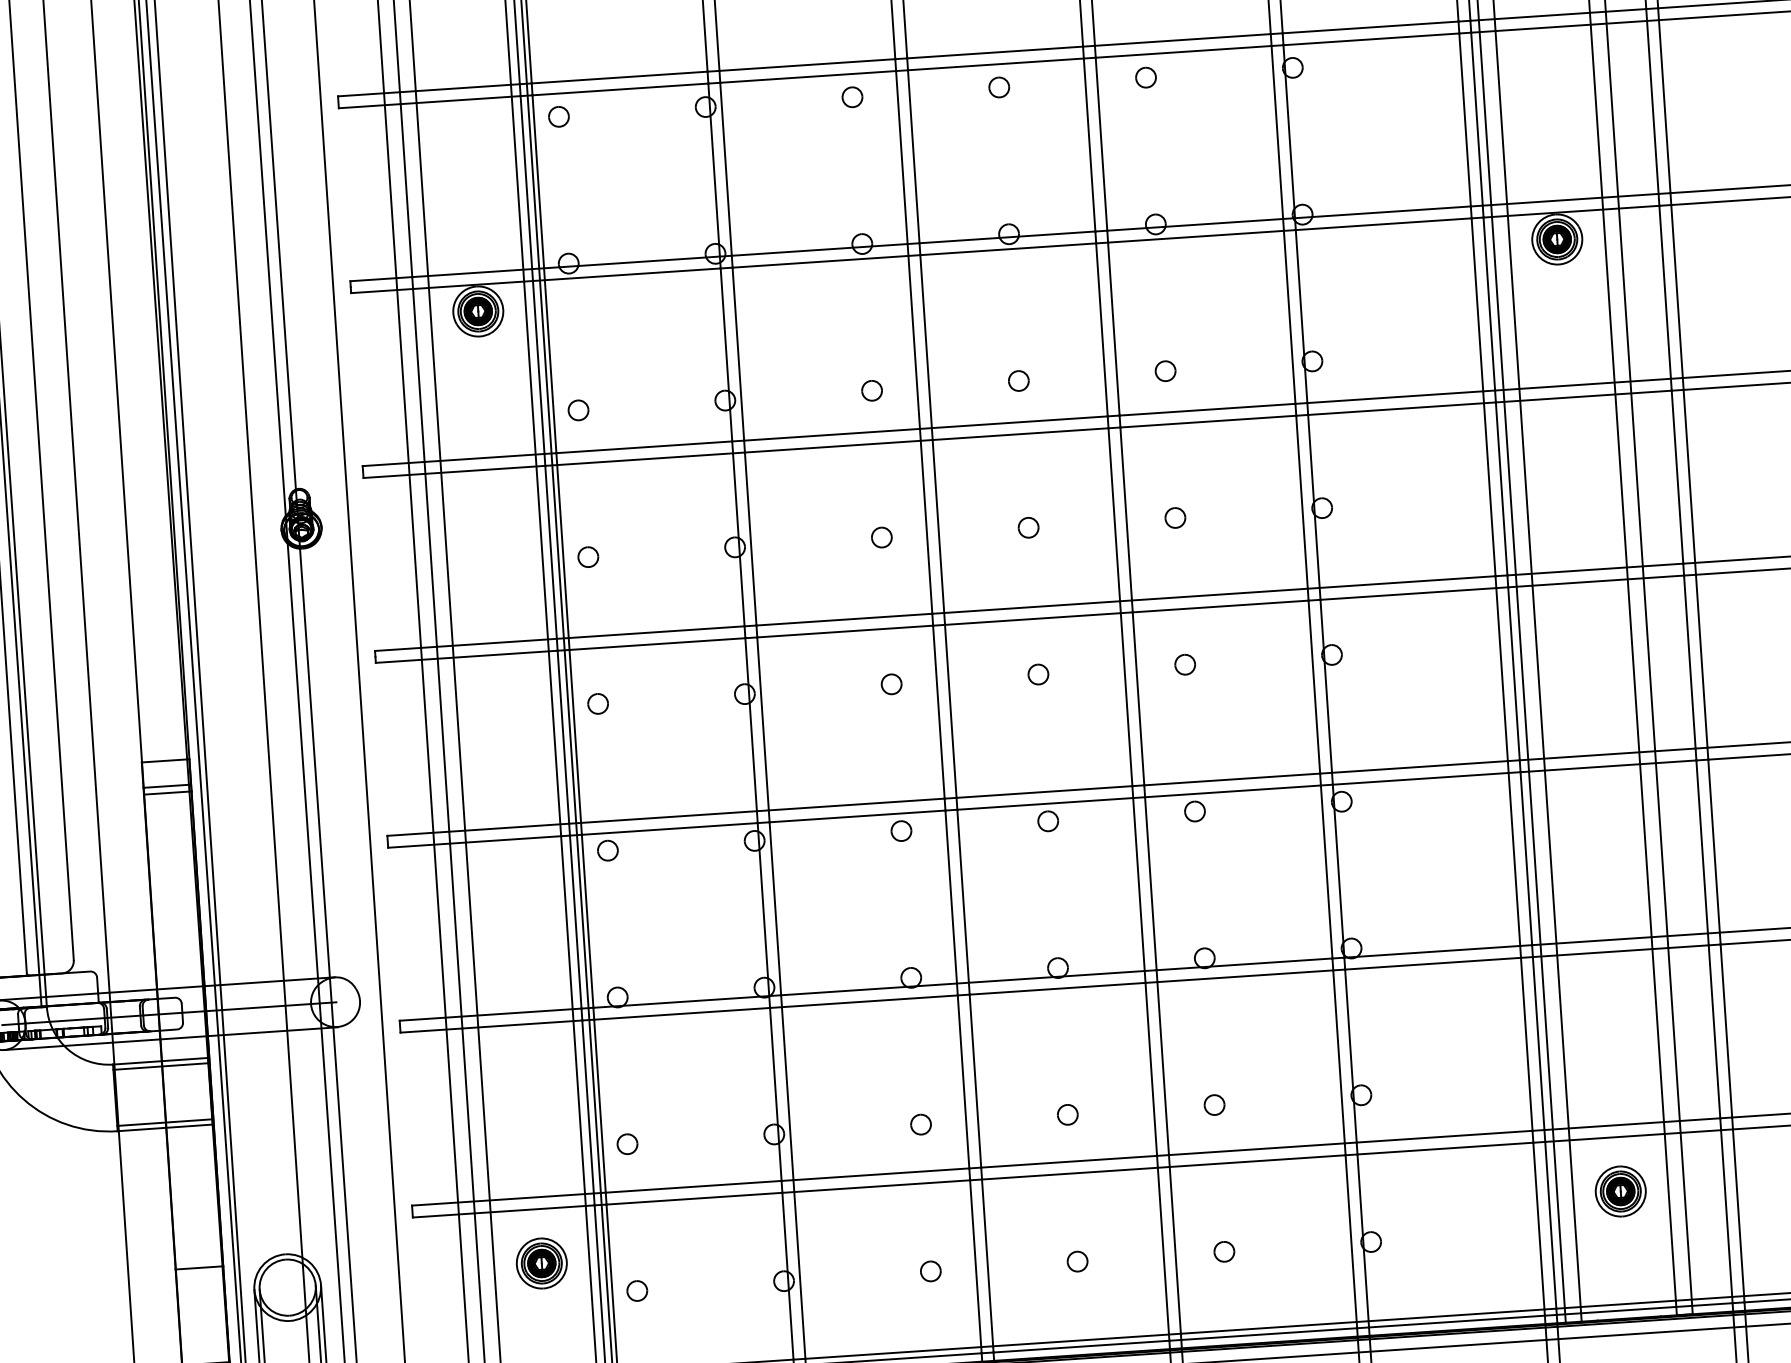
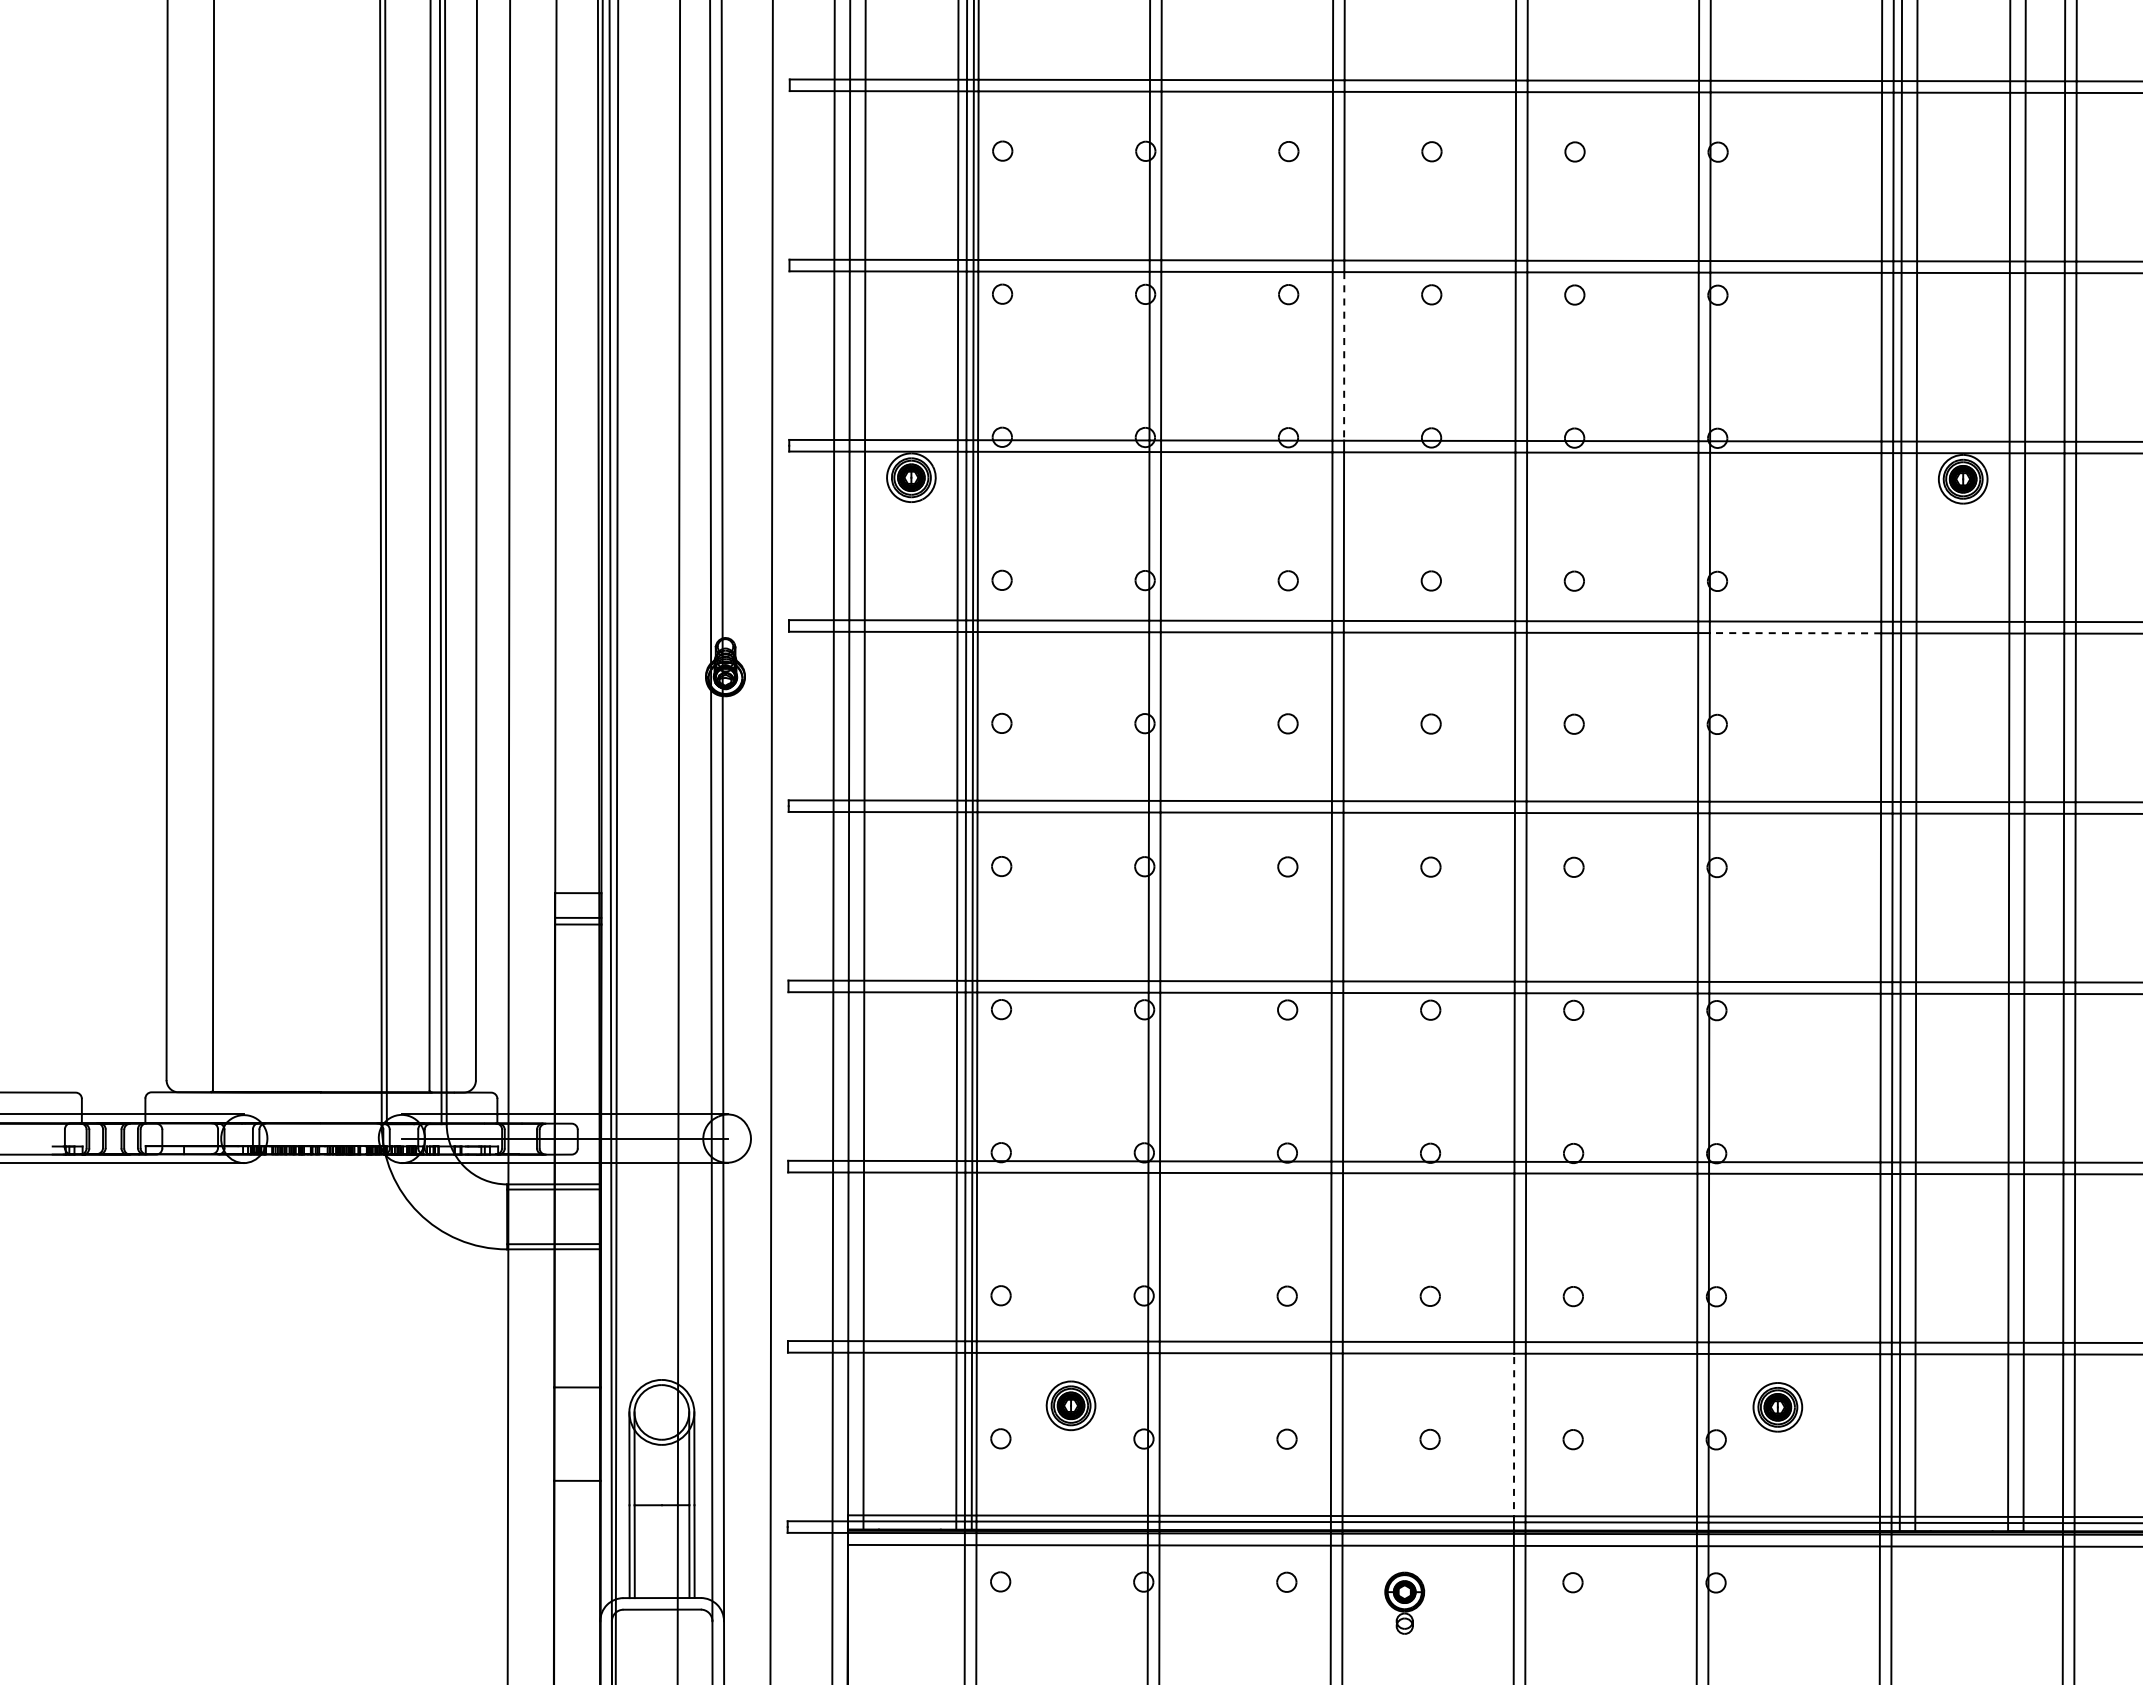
line: (914, 156) -> (1344, 356), solid -> dashed
line: (1396, 409) -> (1795, 633), solid -> dashed
part: (1620, 1191) -> (1777, 1407), moved
line: (1164, 1253) -> (1514, 1437), solid -> dashed
part: (541, 1263) -> (1070, 1405), moved

